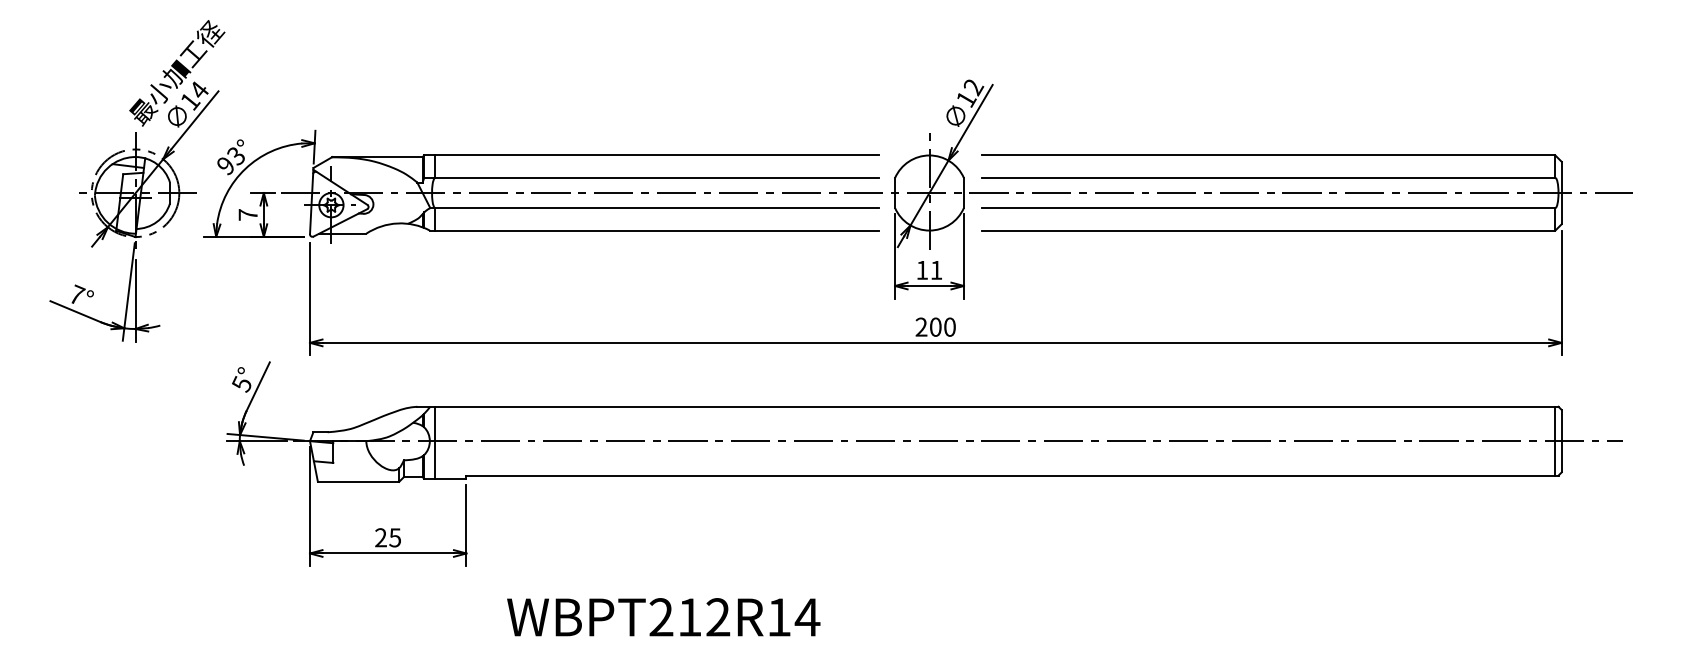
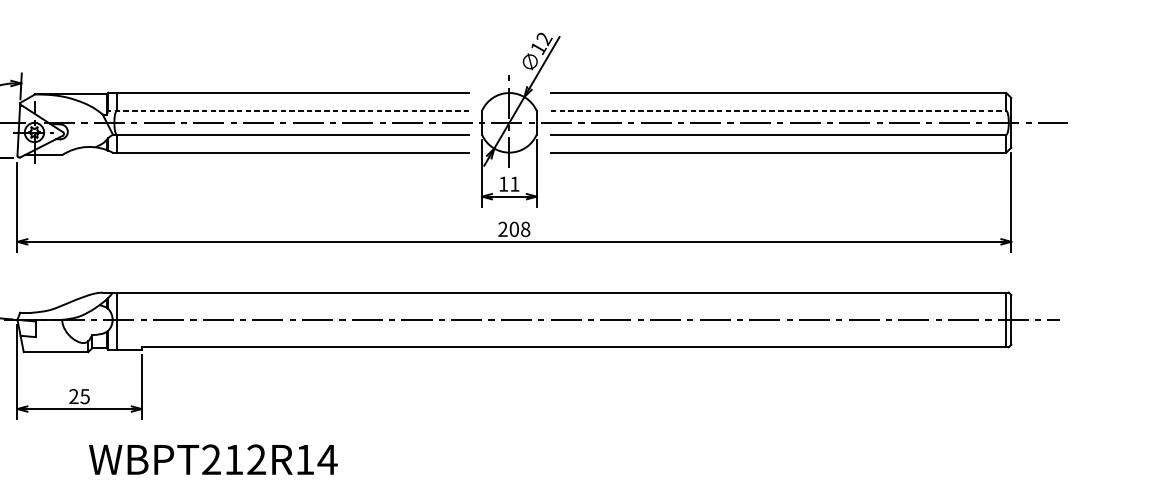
line: (651, 178) -> (288, 111), solid -> dashed
line: (1268, 178) -> (778, 111), solid -> dashed
text: (949, 327) -> (525, 229), 200 -> 208
text: (663, 617) -> (213, 459), moved

